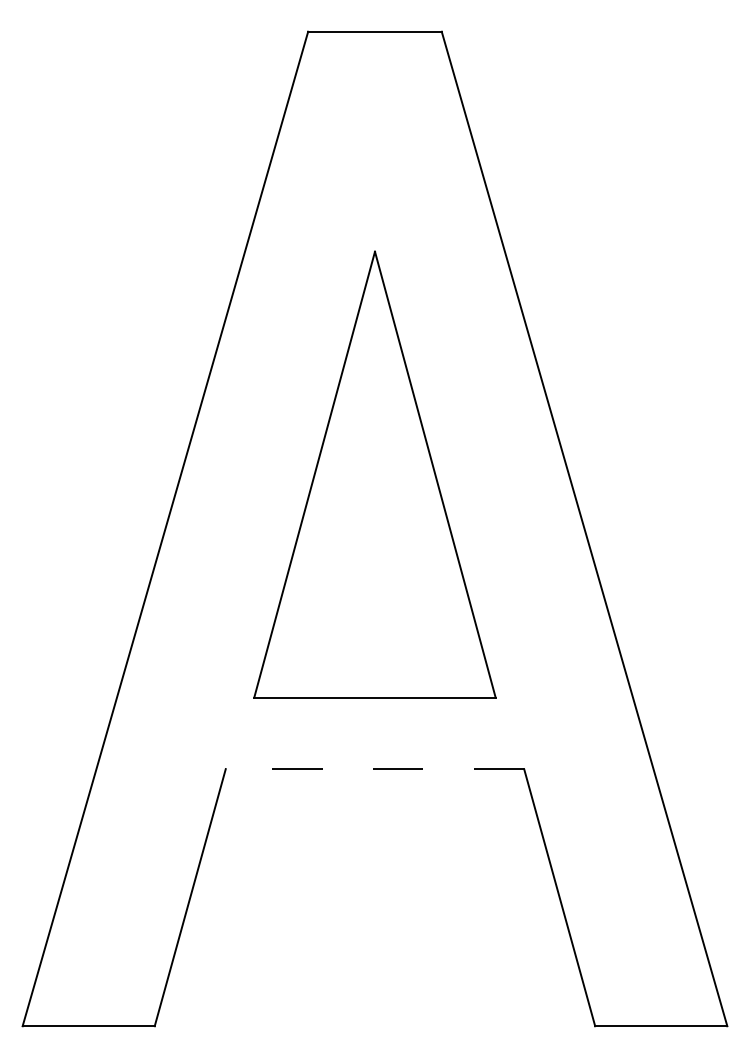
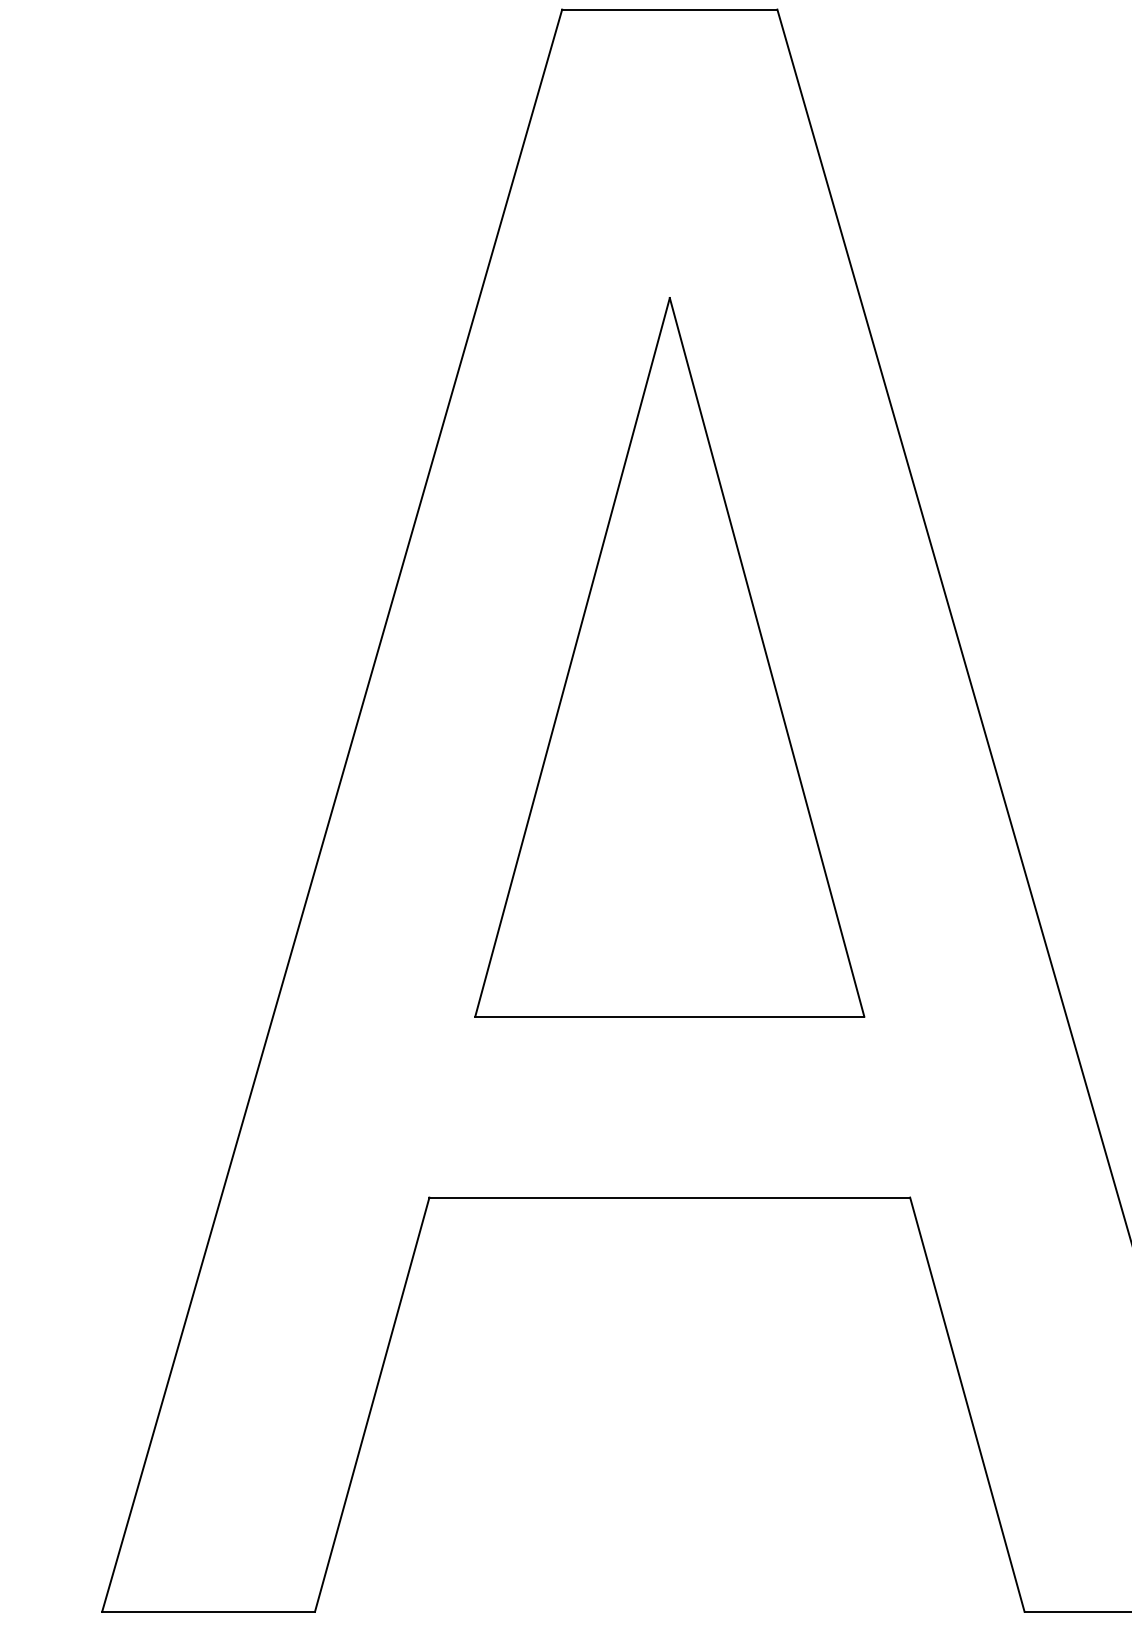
part: (374, 474) -> (669, 656), moved
line: (374, 769) -> (669, 1198), dashed -> solid

